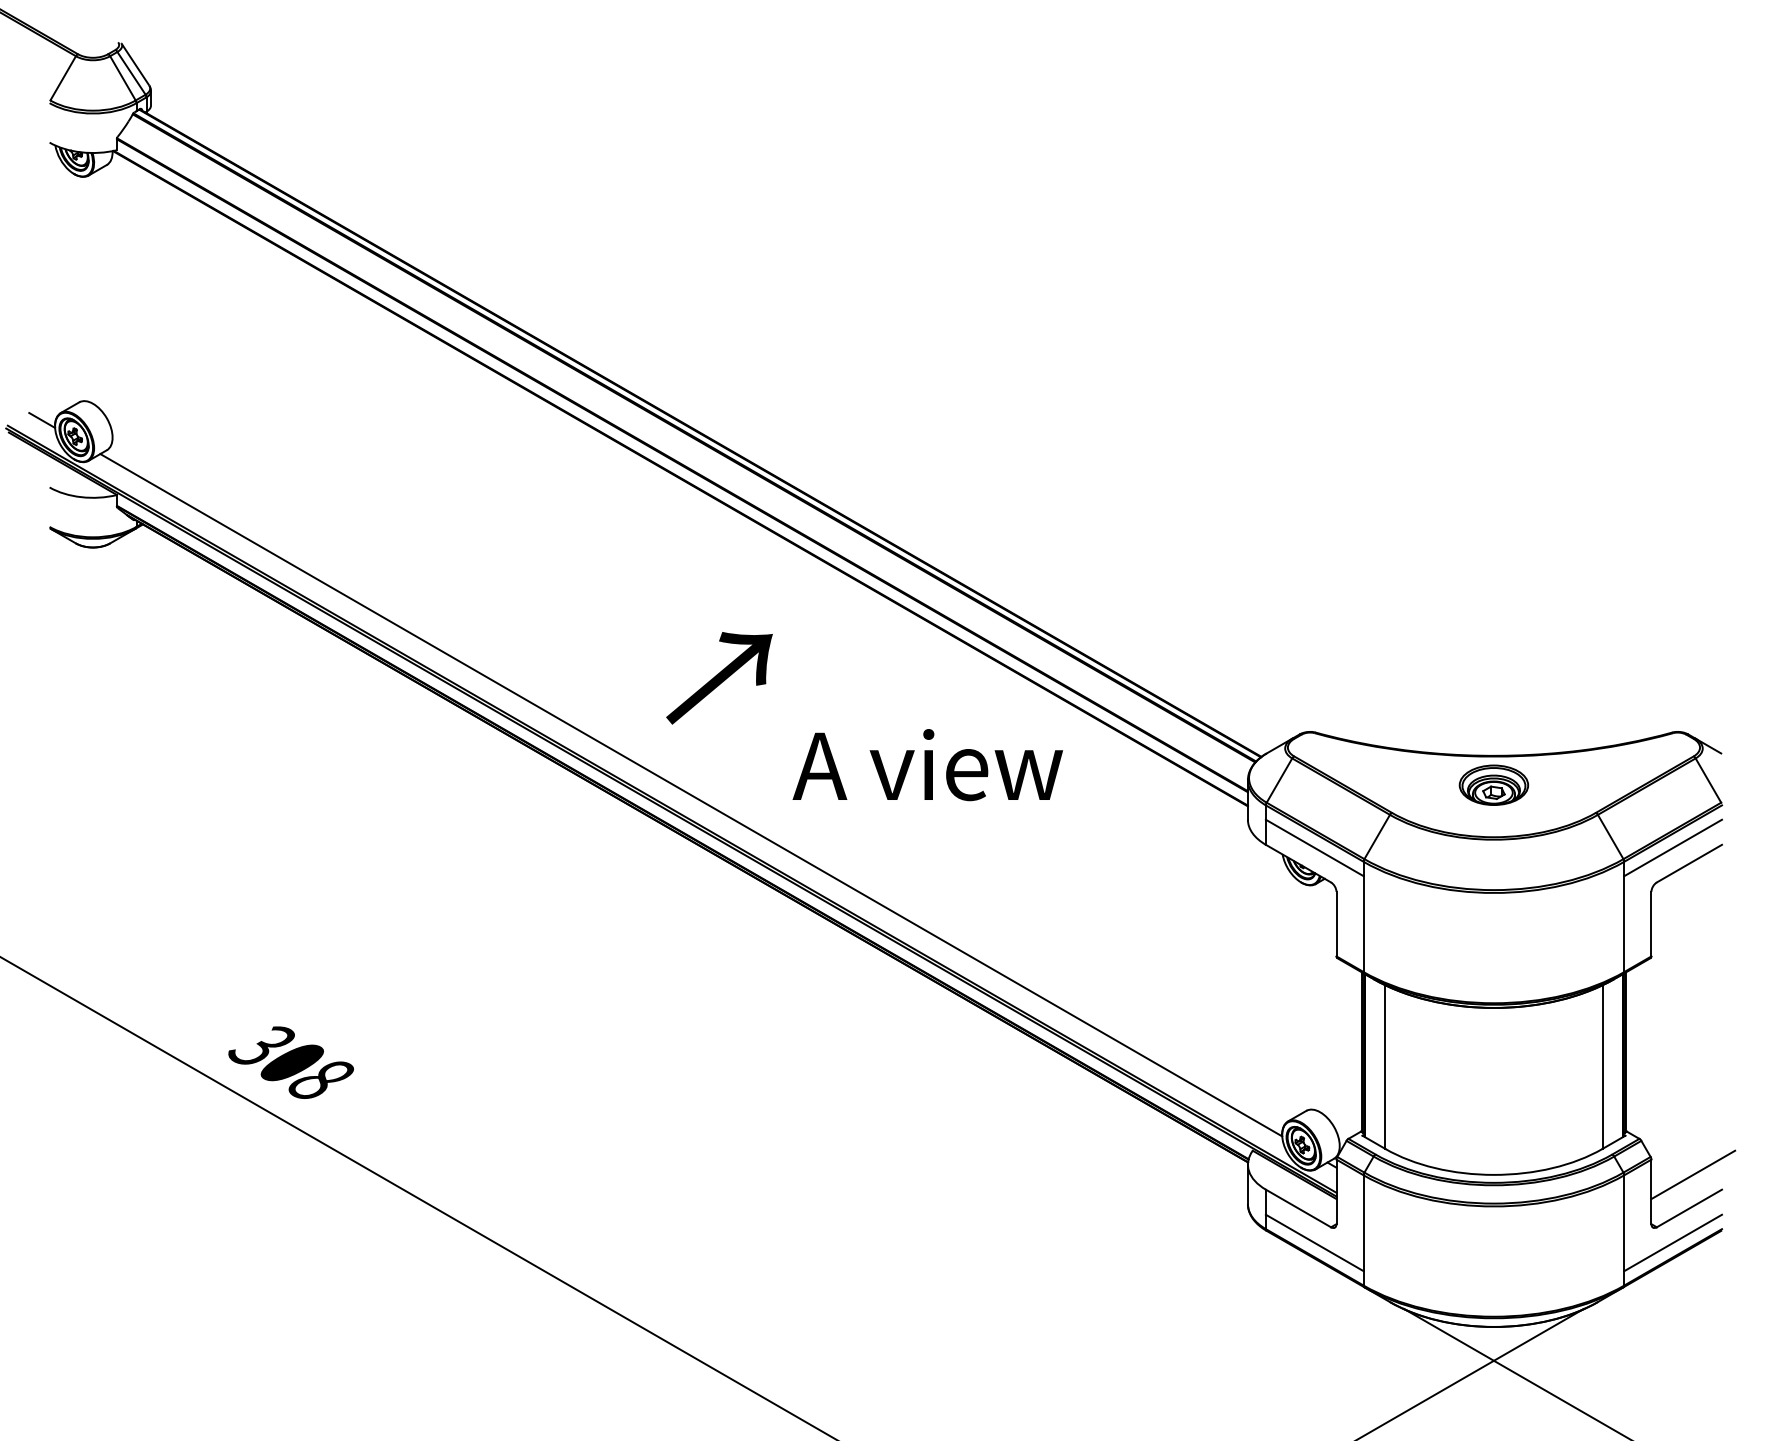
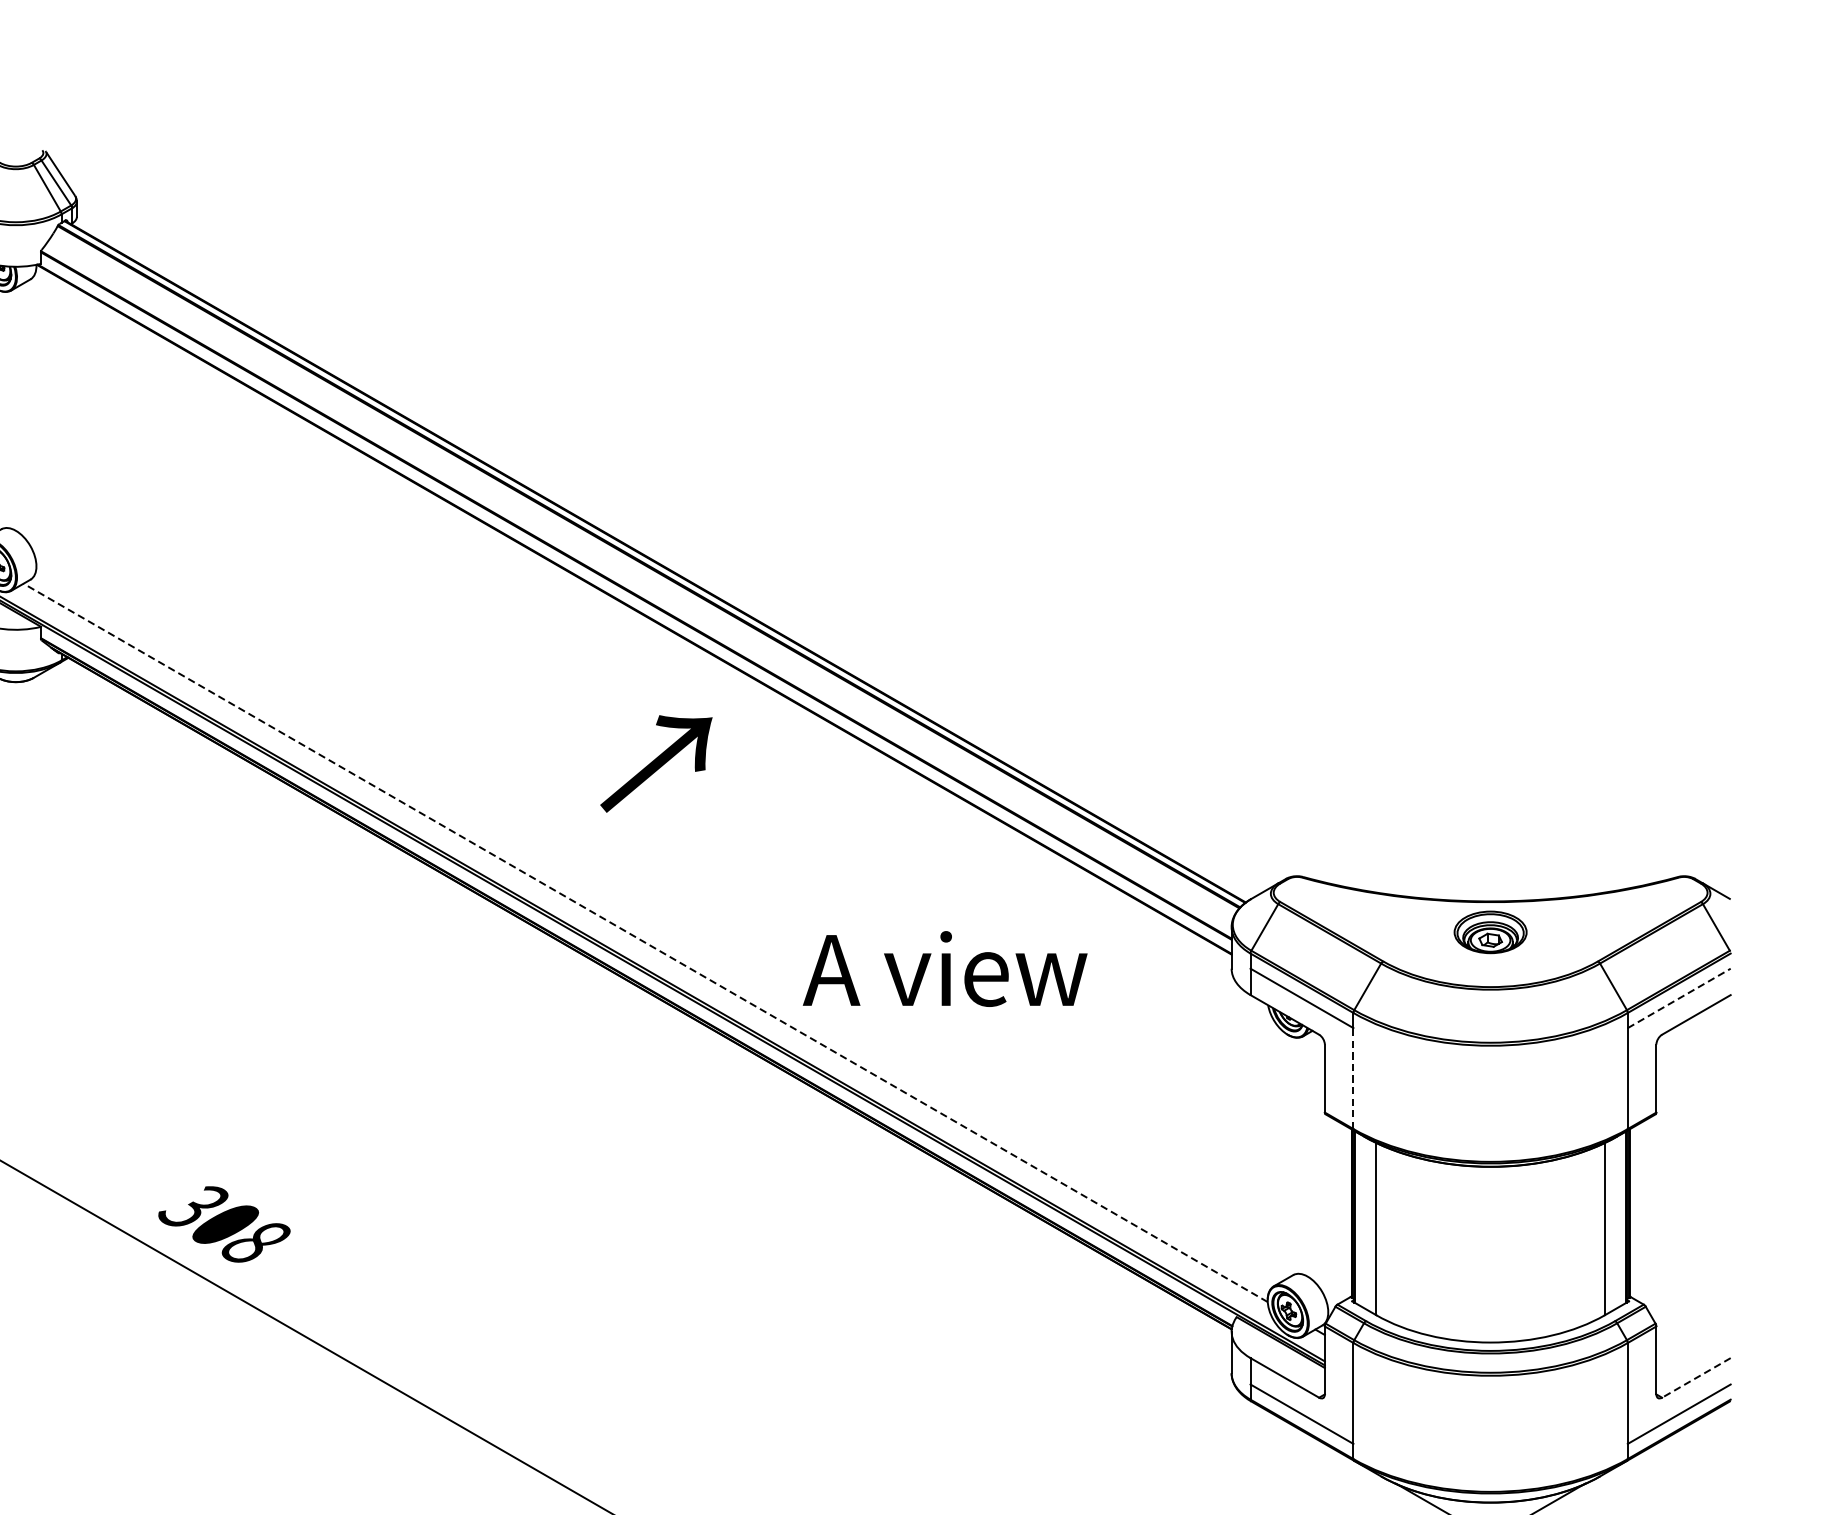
text: (719, 678) -> (656, 764), moved
text: (927, 765) -> (944, 969), moved
line: (690, 794) -> (644, 942), solid -> dashed
line: (1673, 847) -> (1679, 997), solid -> dashed
line: (1363, 924) -> (1353, 1078), solid -> dashed
line: (1693, 1174) -> (1700, 1342), removed
line: (1689, 1208) -> (1696, 1377), solid -> dashed

